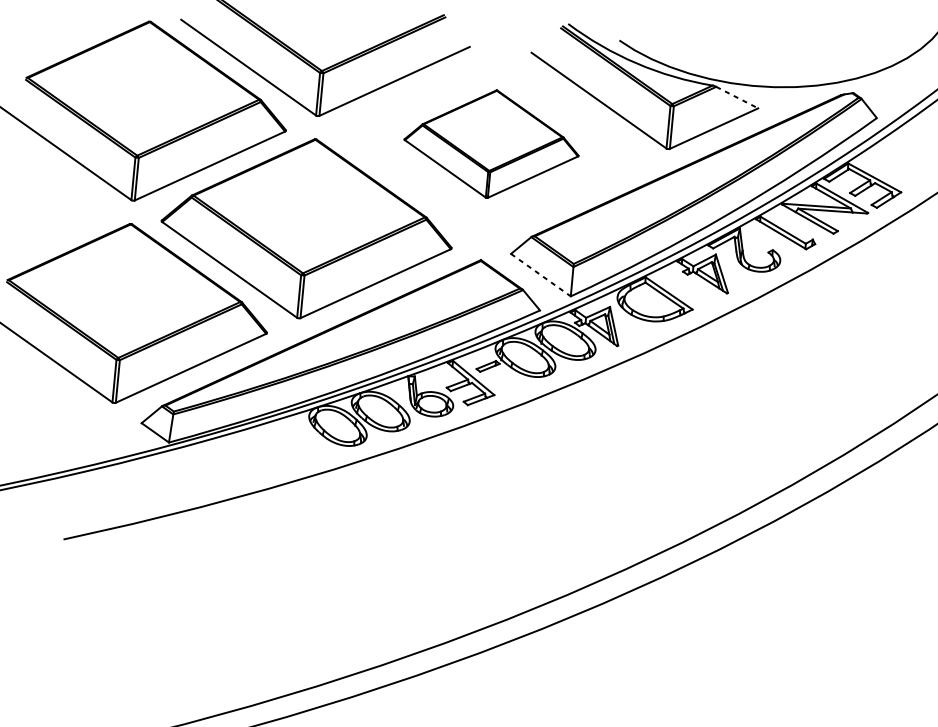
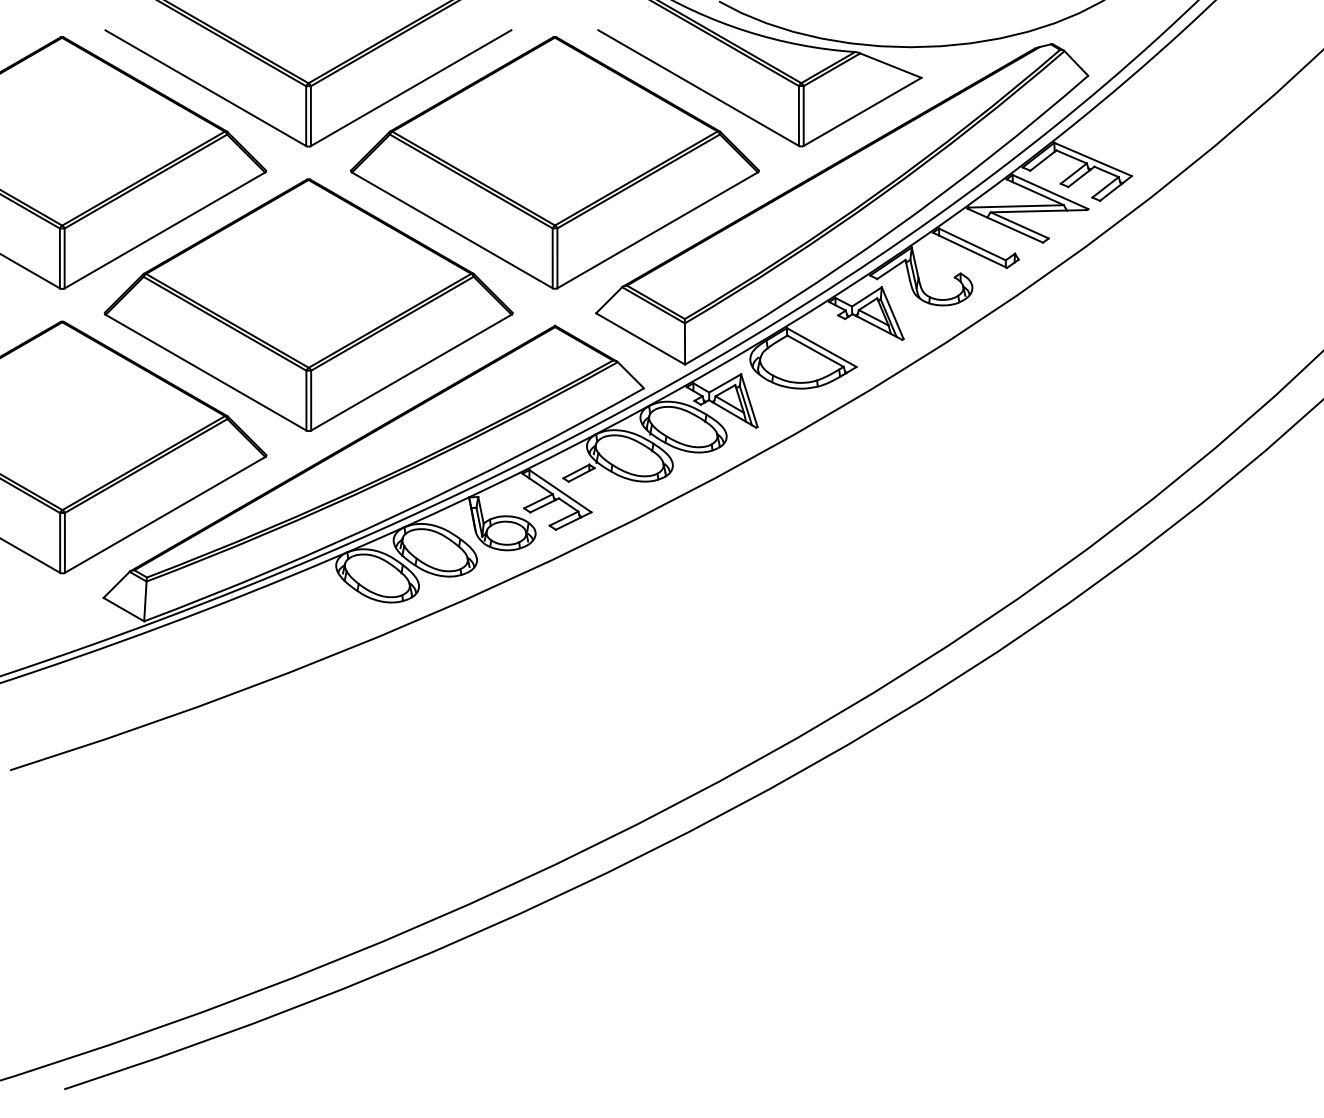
line: (736, 97) -> (890, 65), dashed -> solid
part: (491, 143) -> (554, 162), size x1.67
line: (541, 275) -> (641, 339), dashed -> solid

